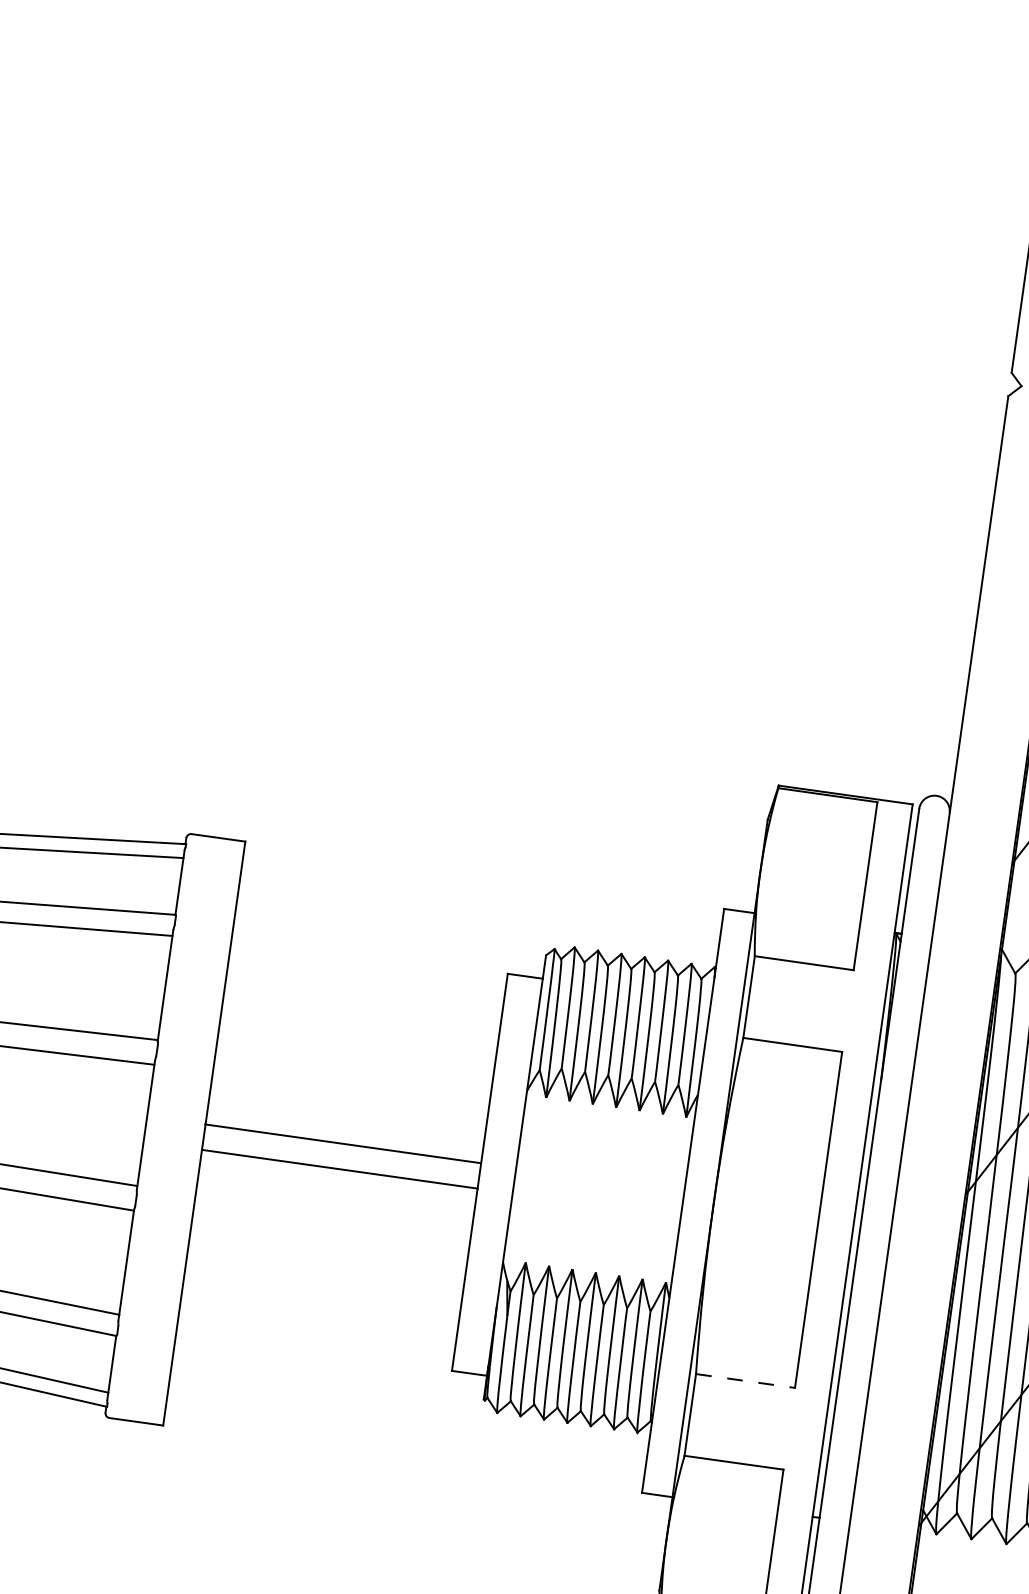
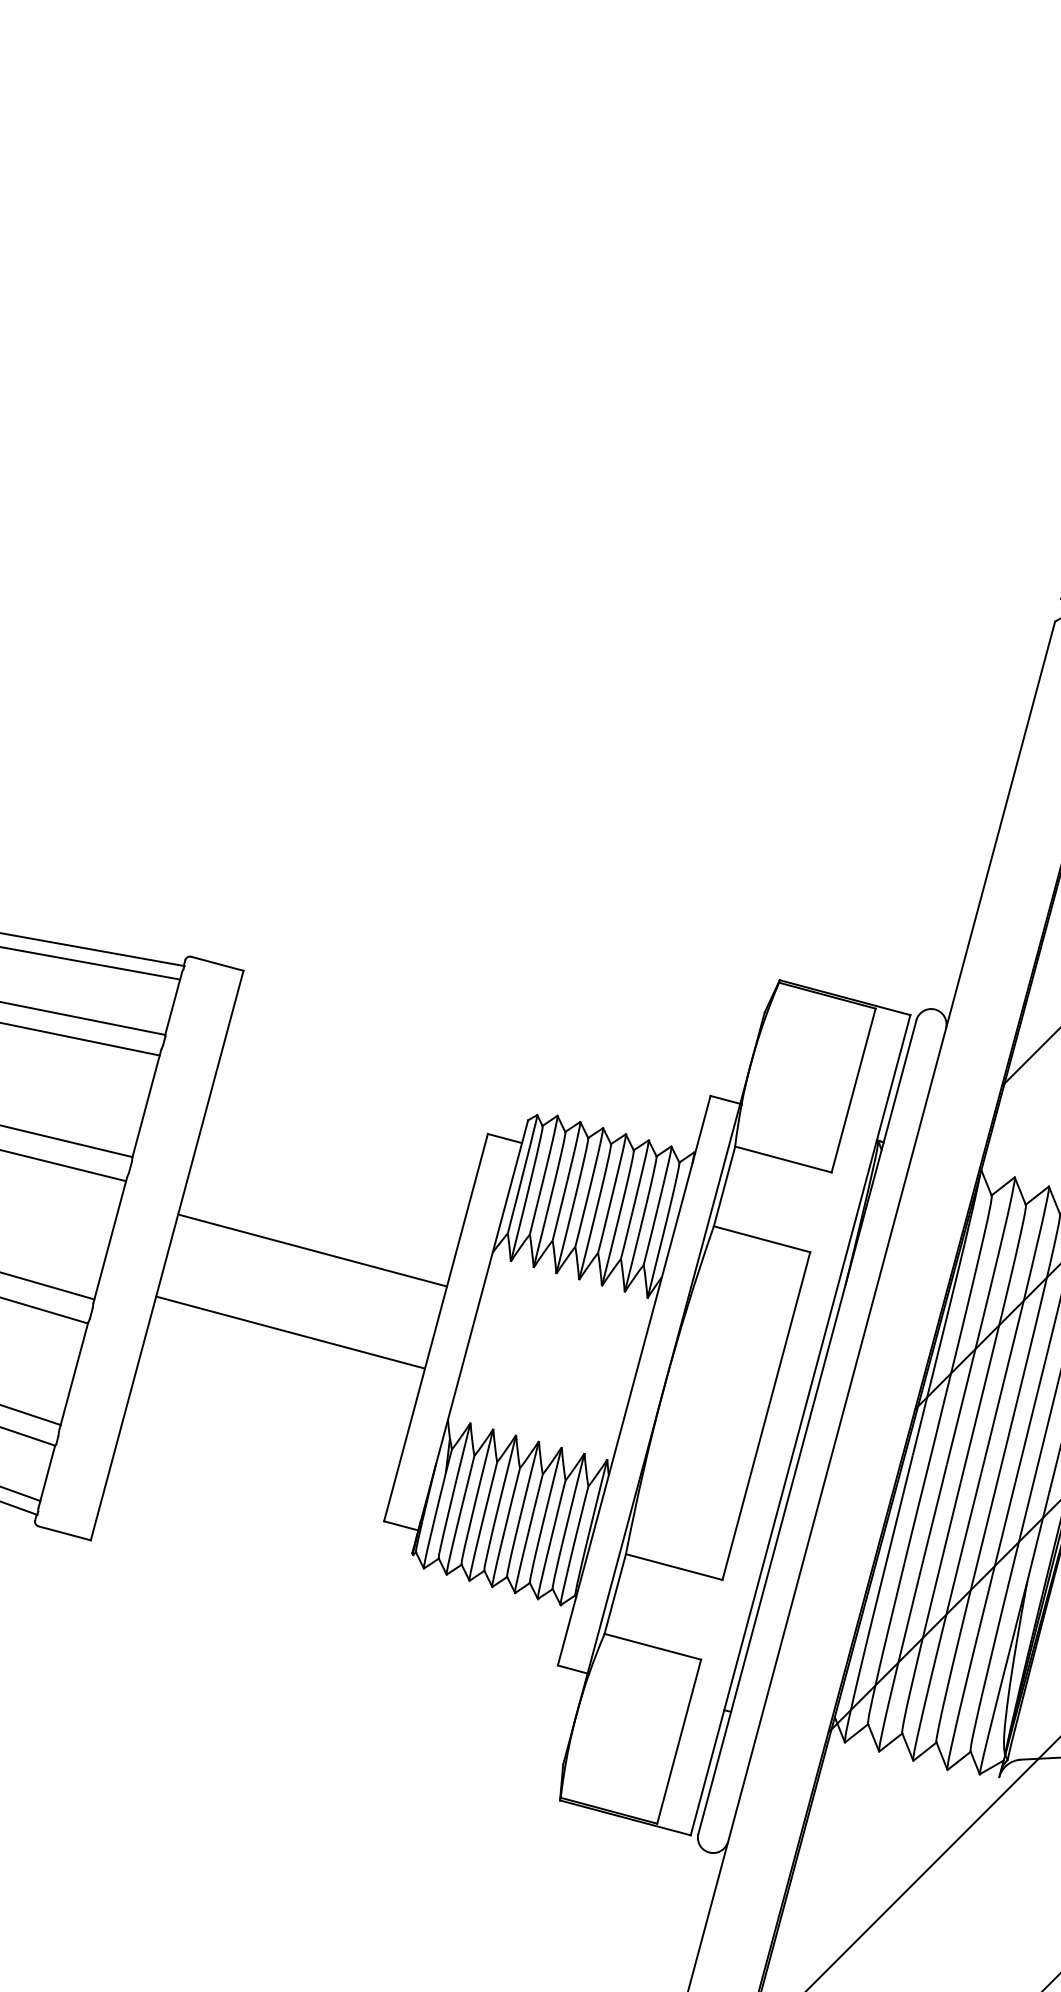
line: (342, 1143) -> (290, 1332), moved
line: (339, 1169) -> (312, 1250), moved
line: (745, 1381) -> (674, 1567), dashed -> solid

